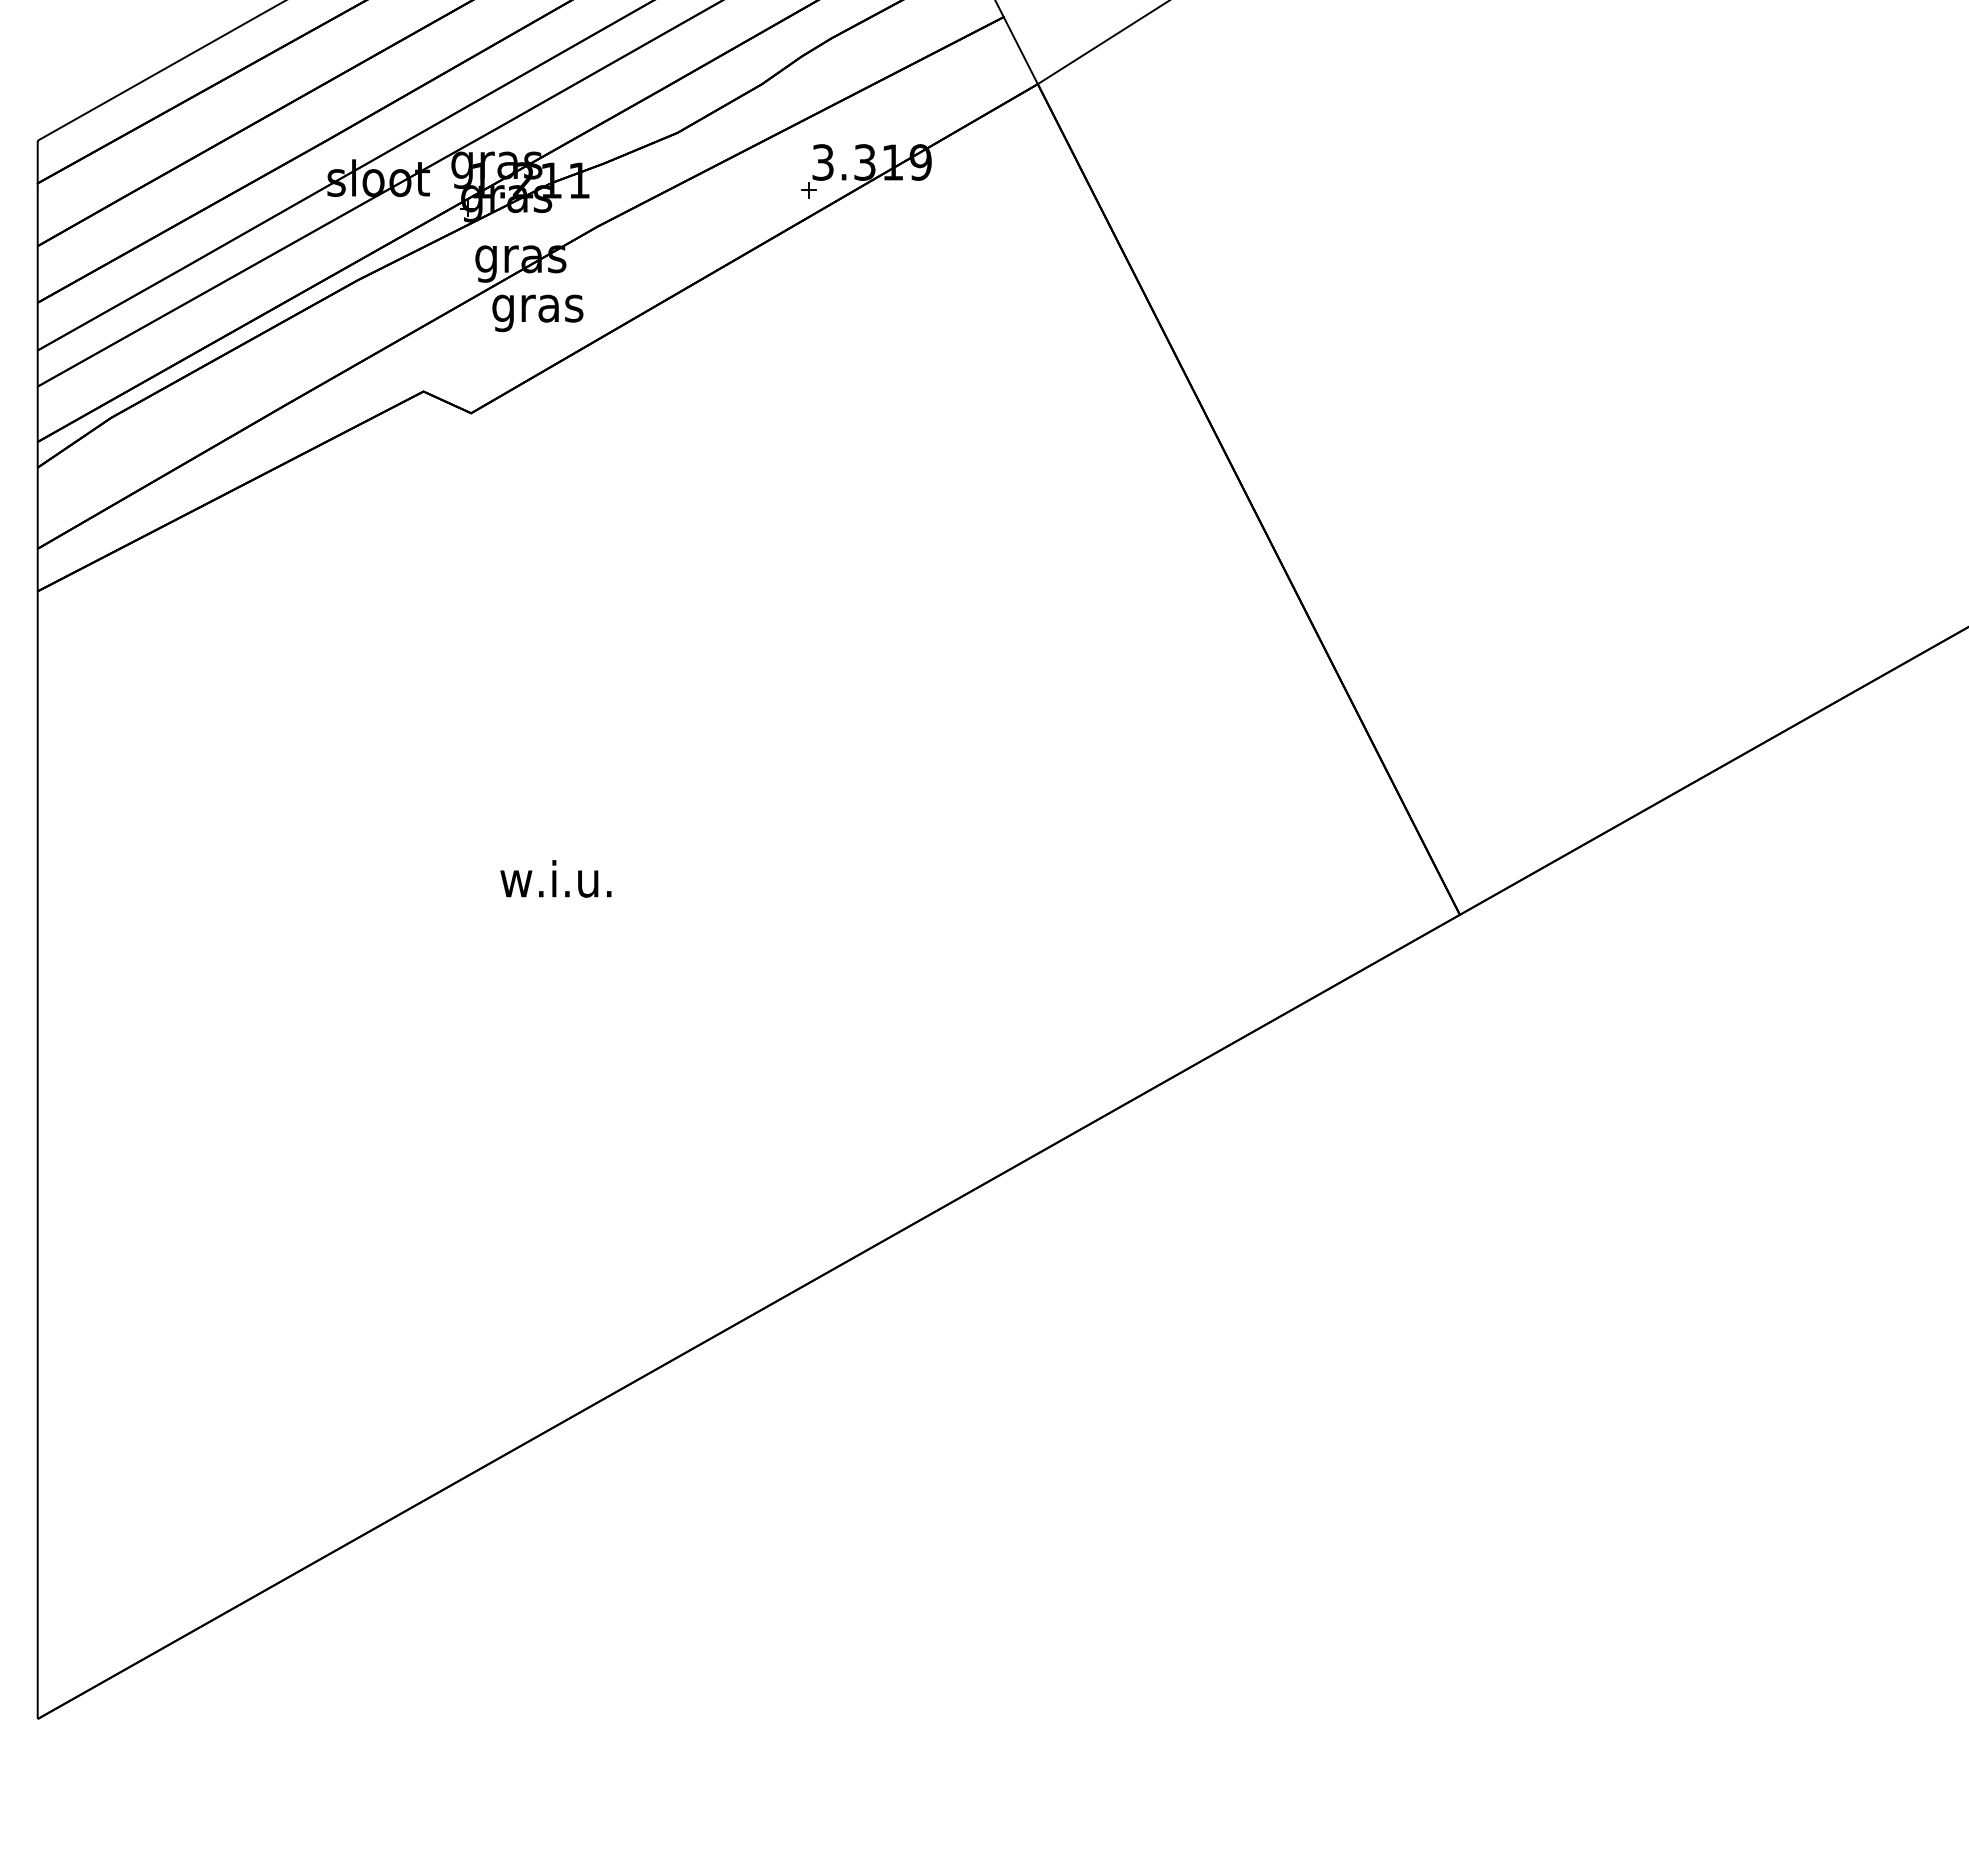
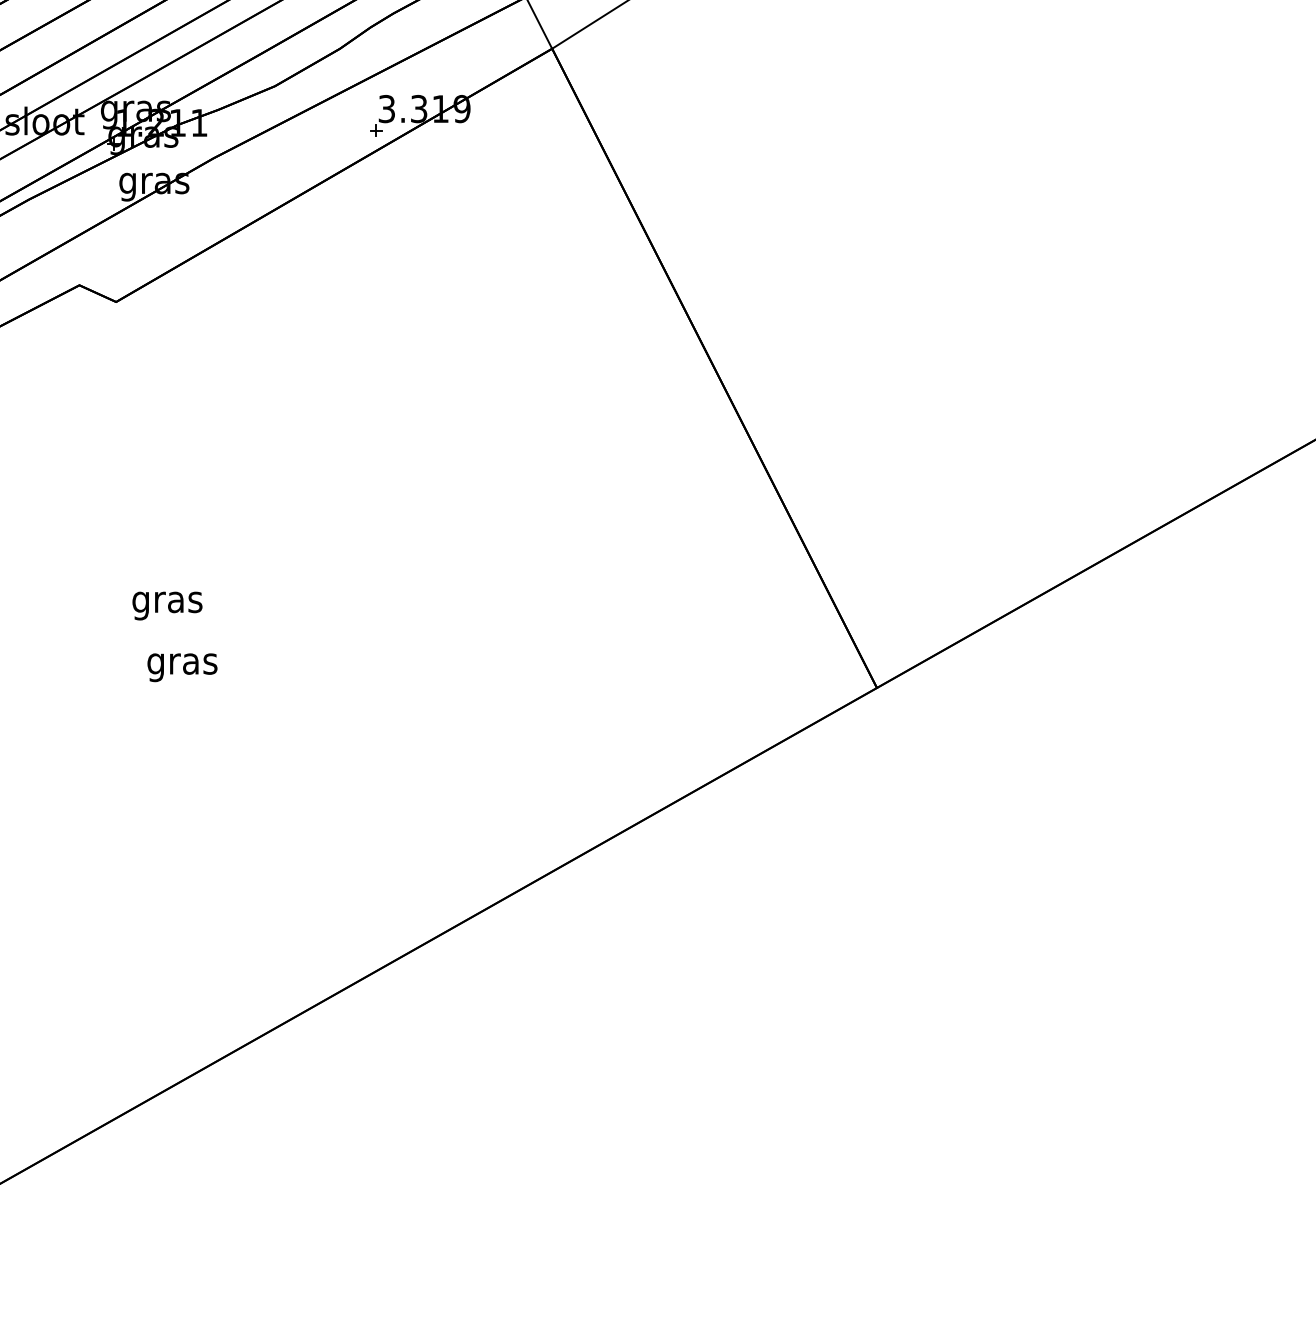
text: (537, 313) -> (167, 606), moved
text: (555, 883) -> (181, 663), w.i.u. -> gras

